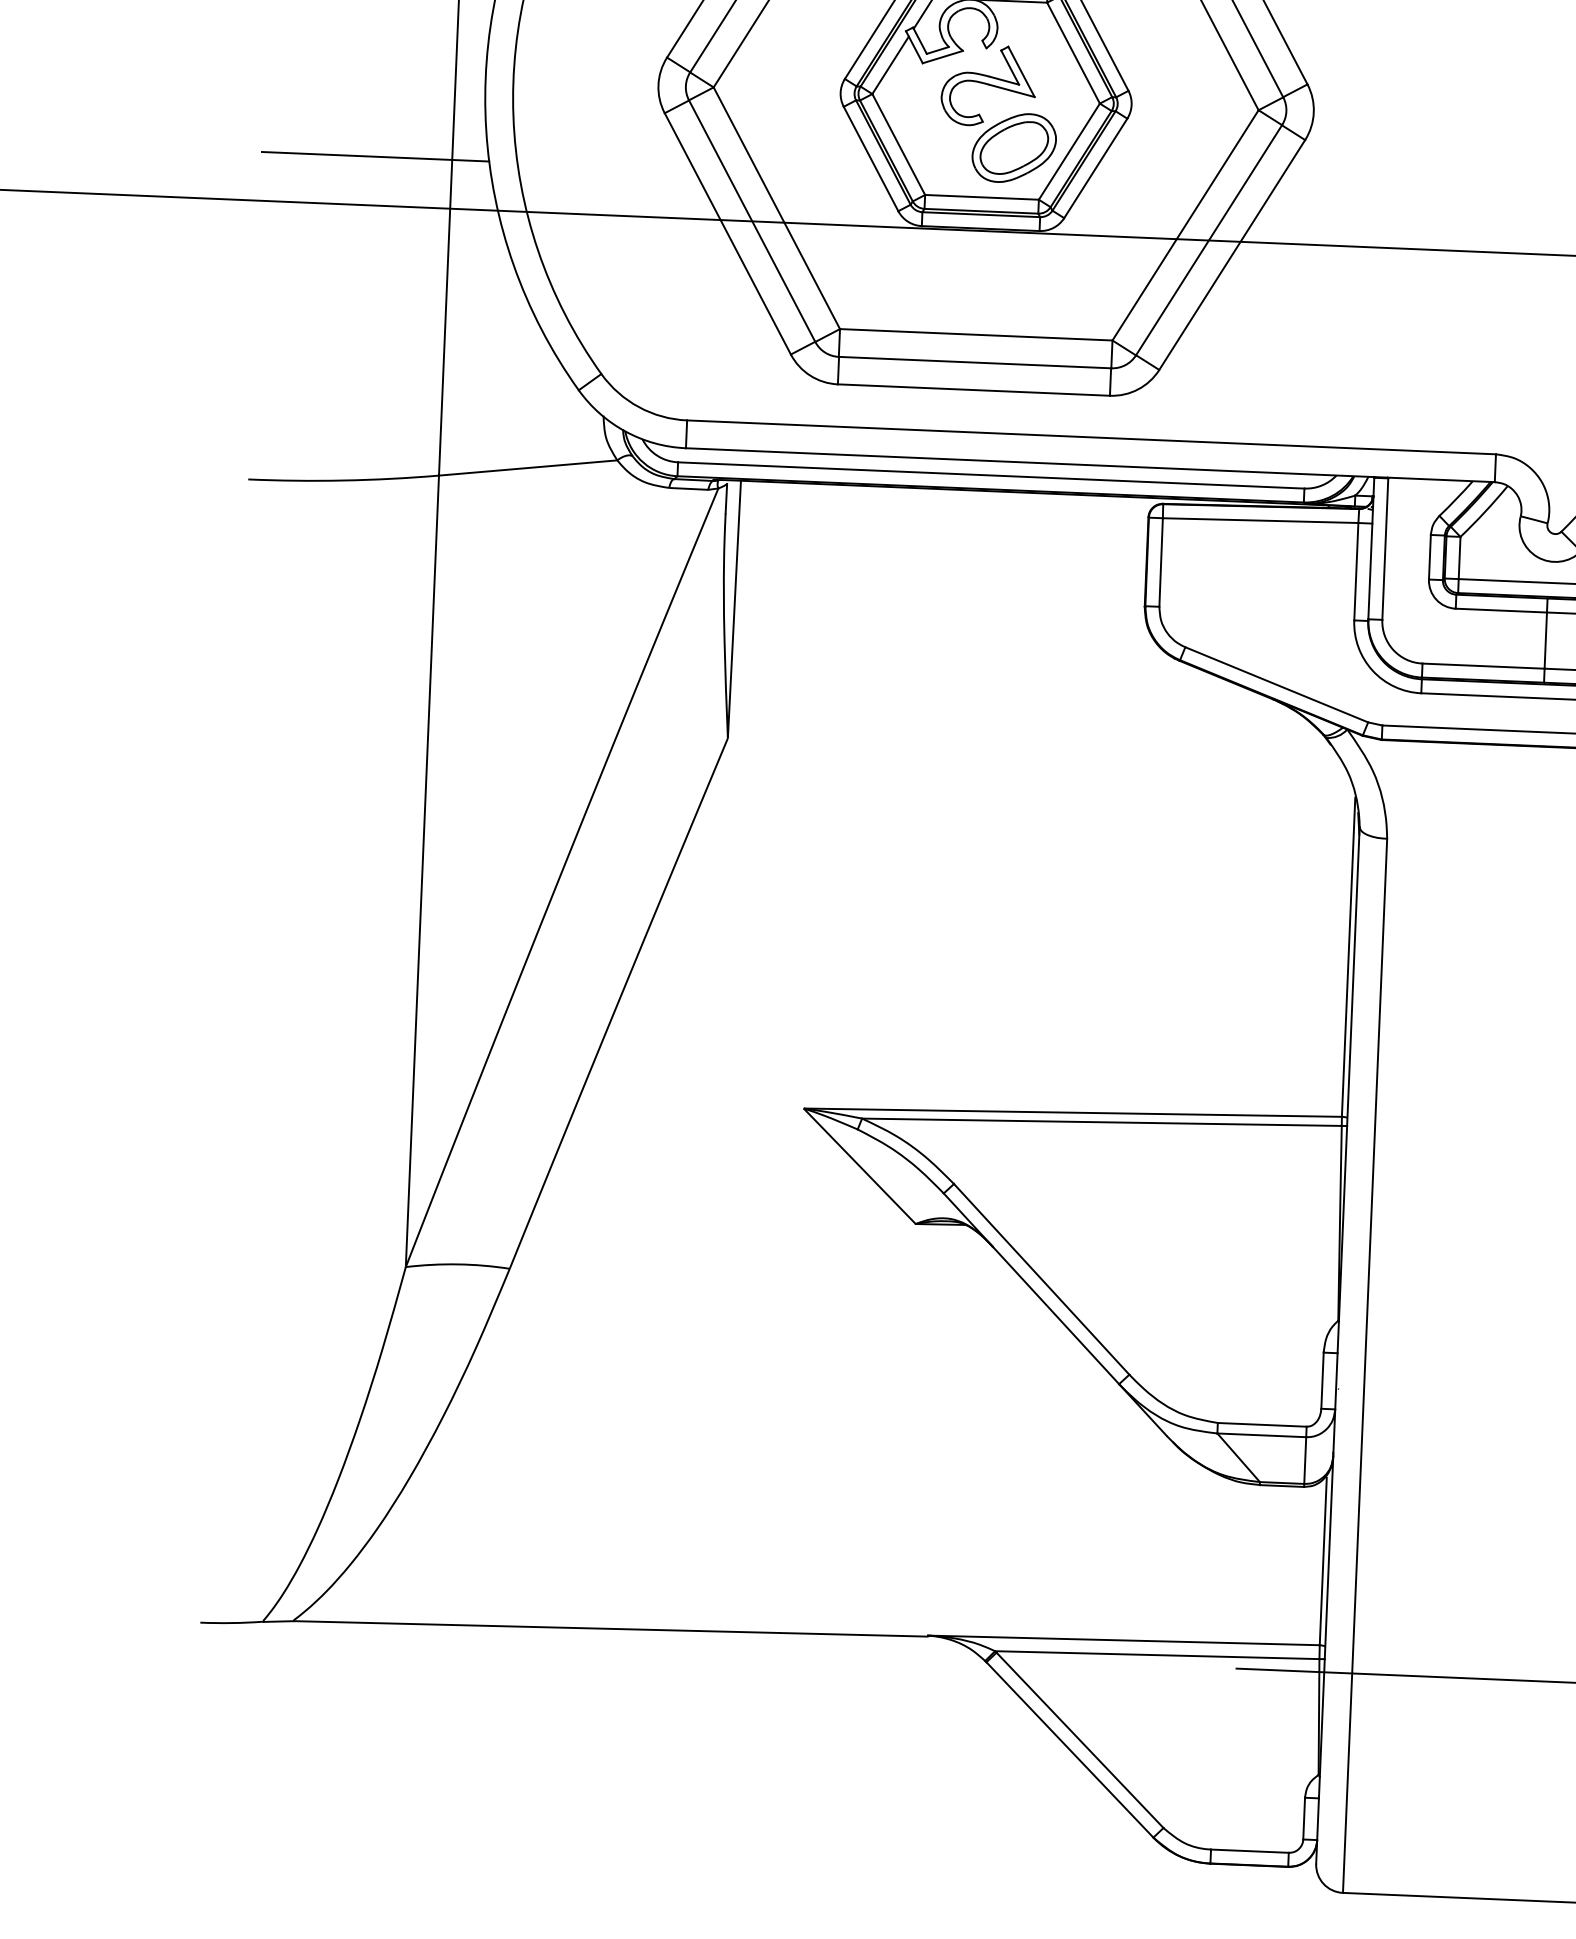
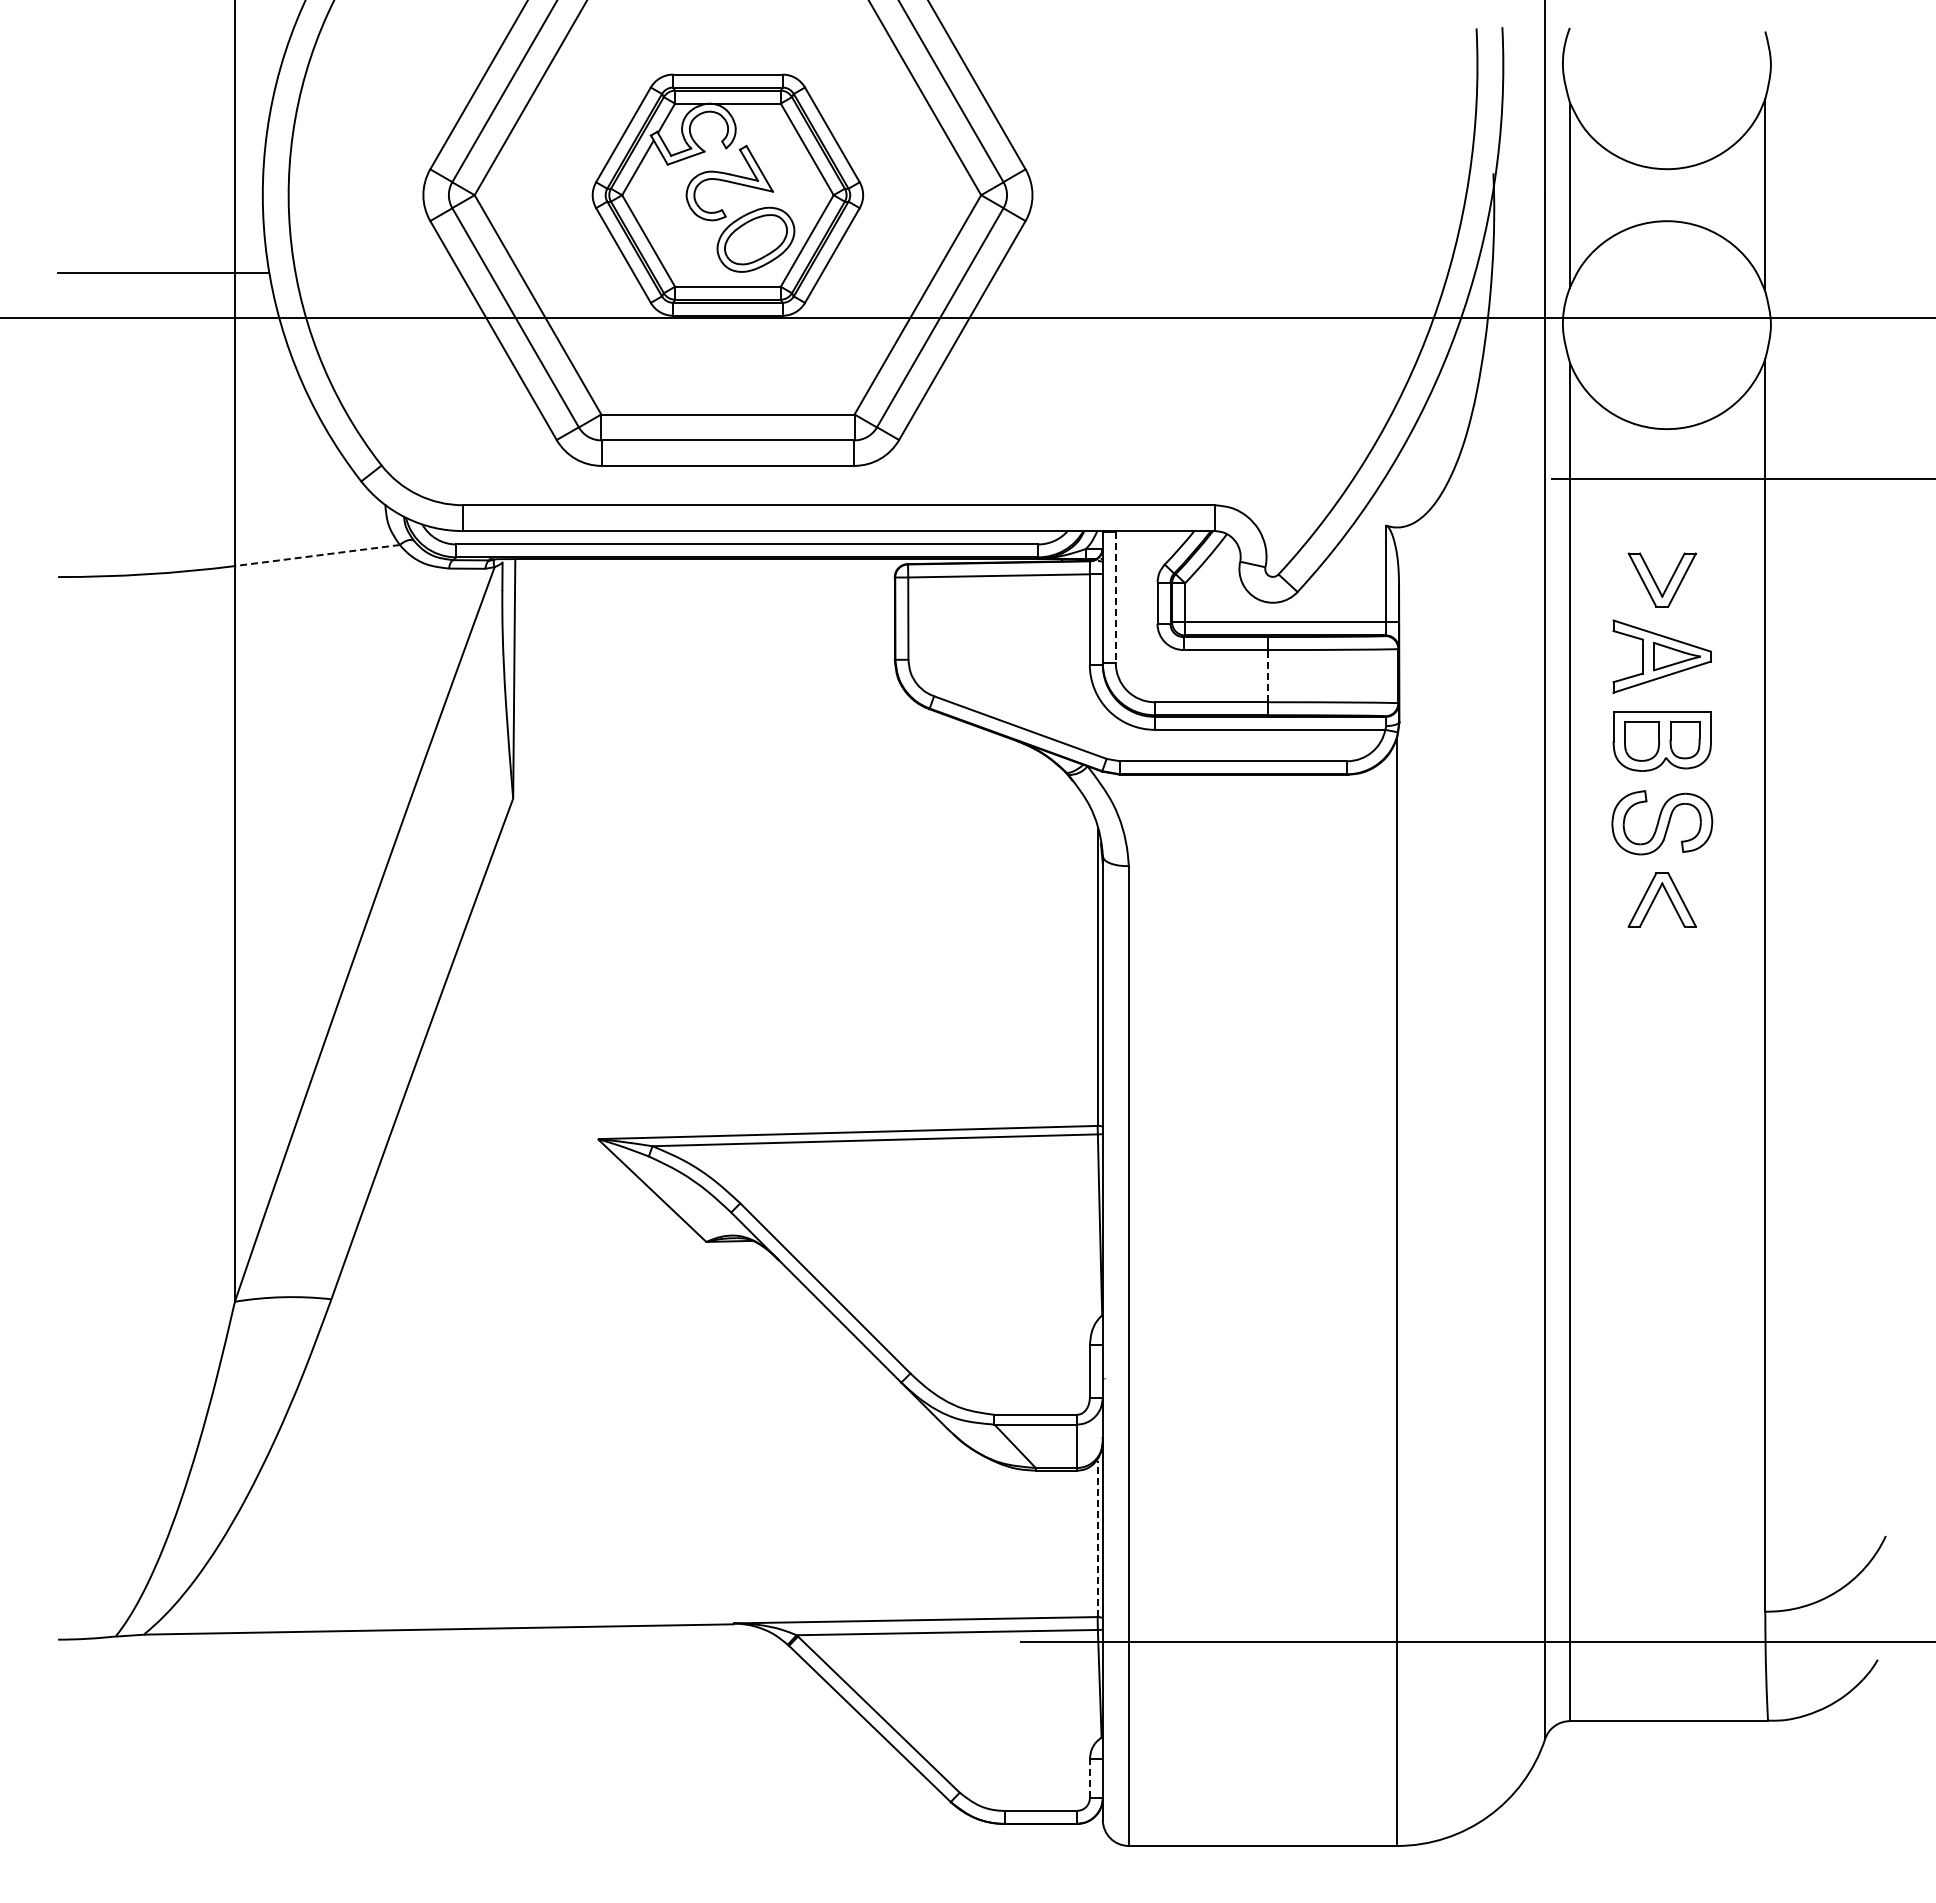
line: (527, 467) -> (316, 555), solid -> dashed
line: (1384, 549) -> (1115, 597), solid -> dashed
line: (1546, 639) -> (1268, 675), solid -> dashed
line: (1323, 1561) -> (1097, 1539), solid -> dashed
line: (1303, 1818) -> (1089, 1778), solid -> dashed

